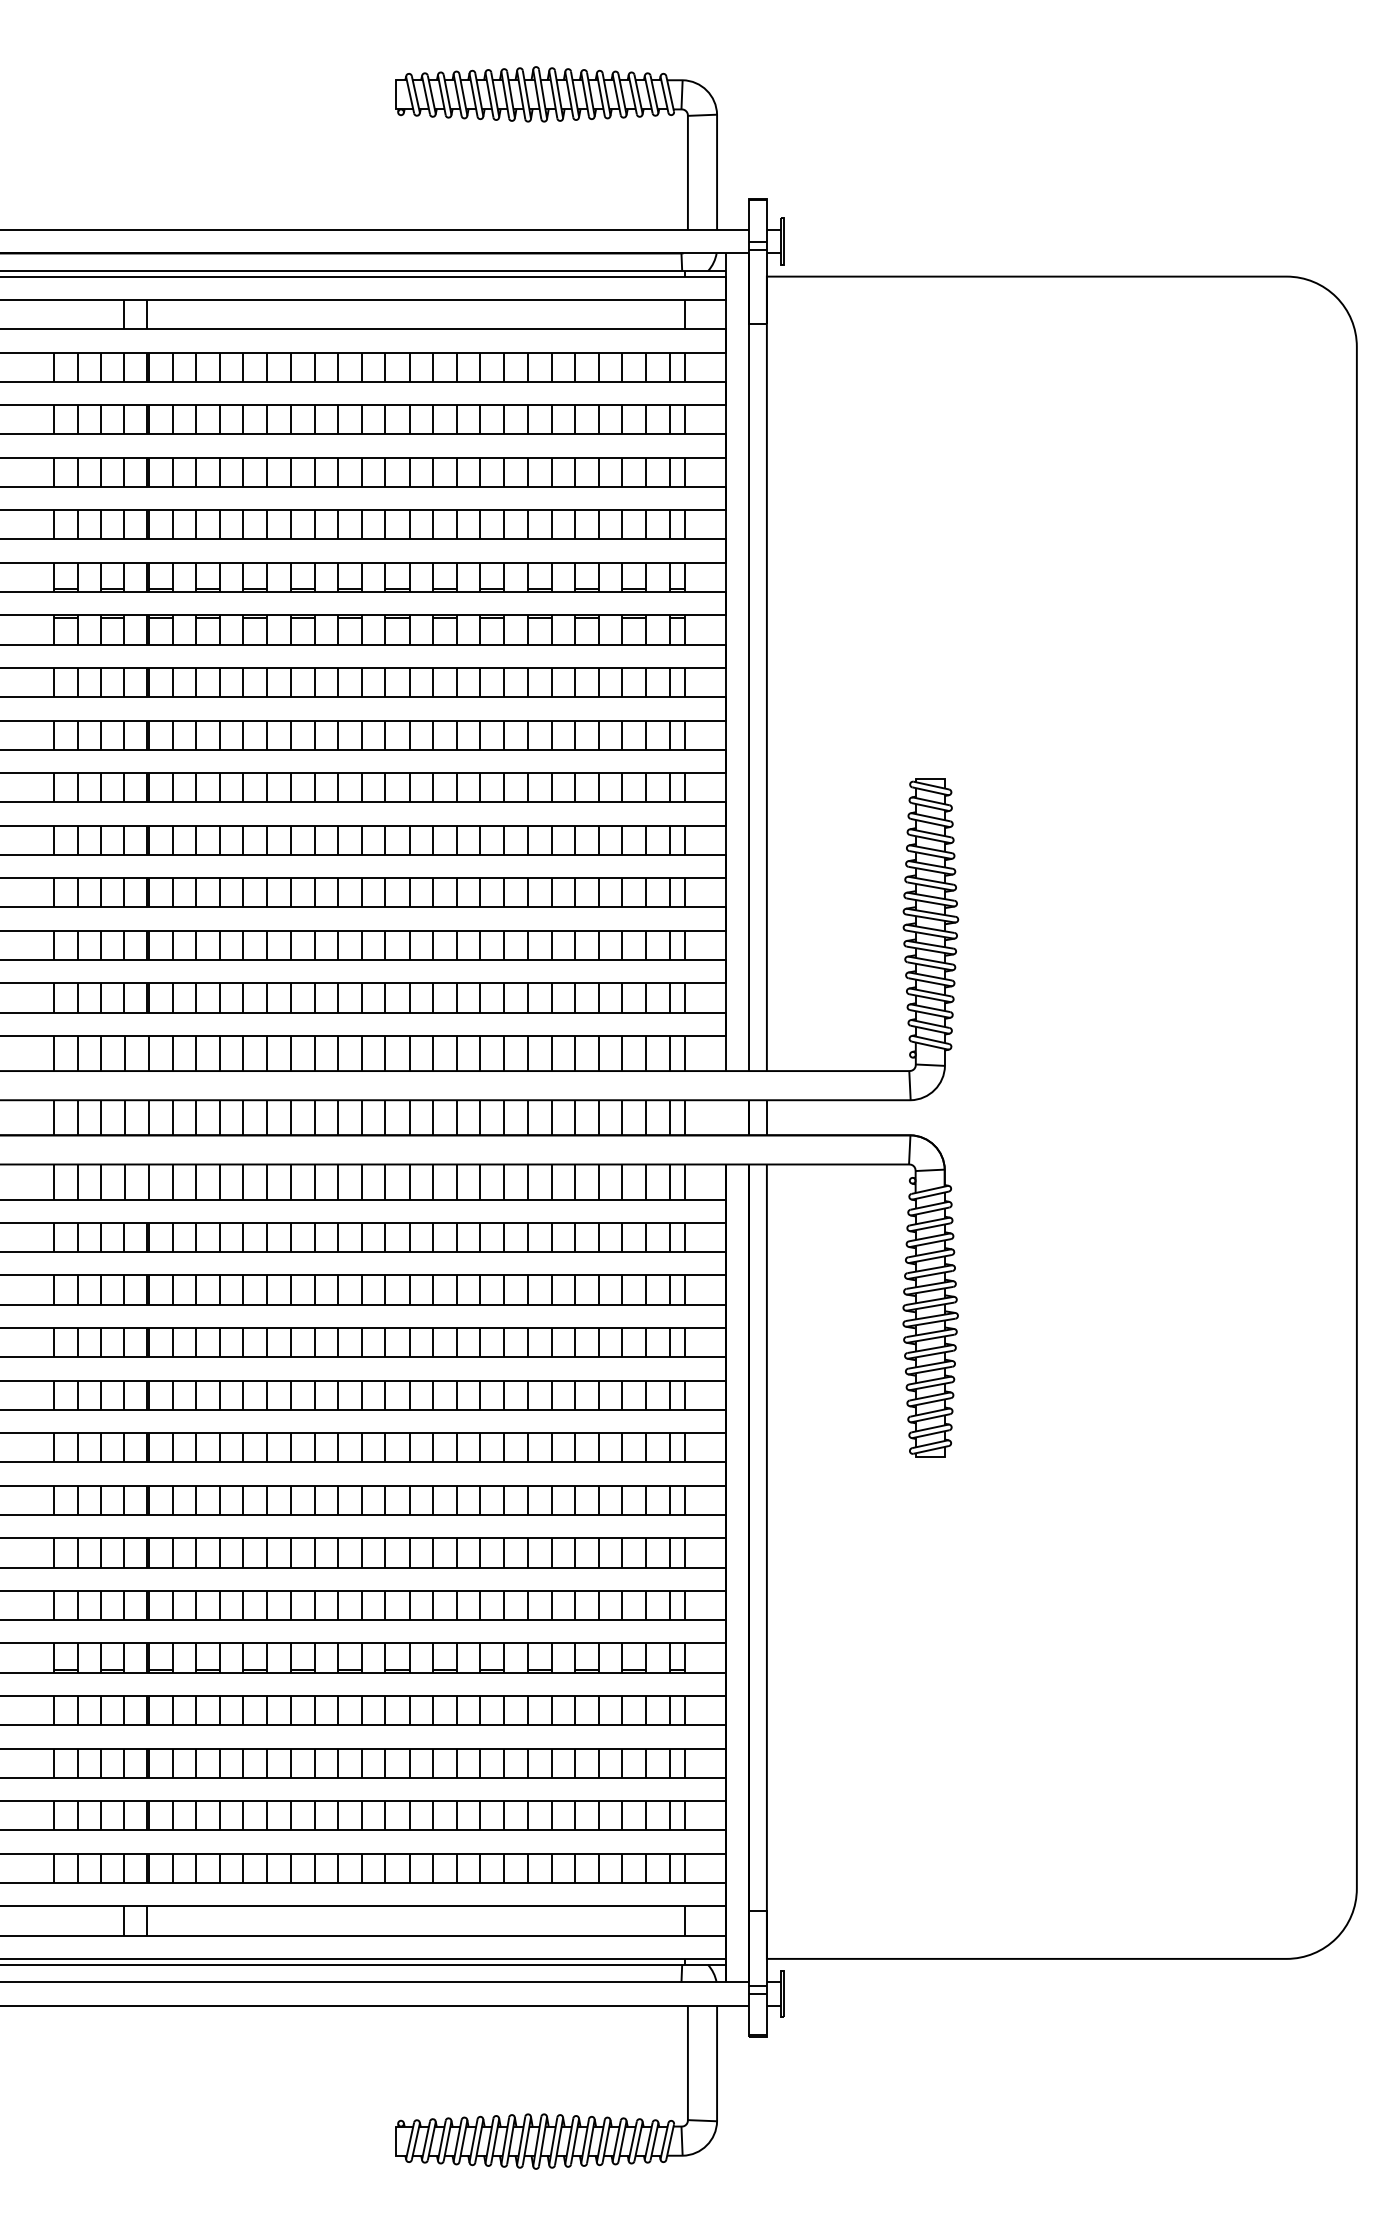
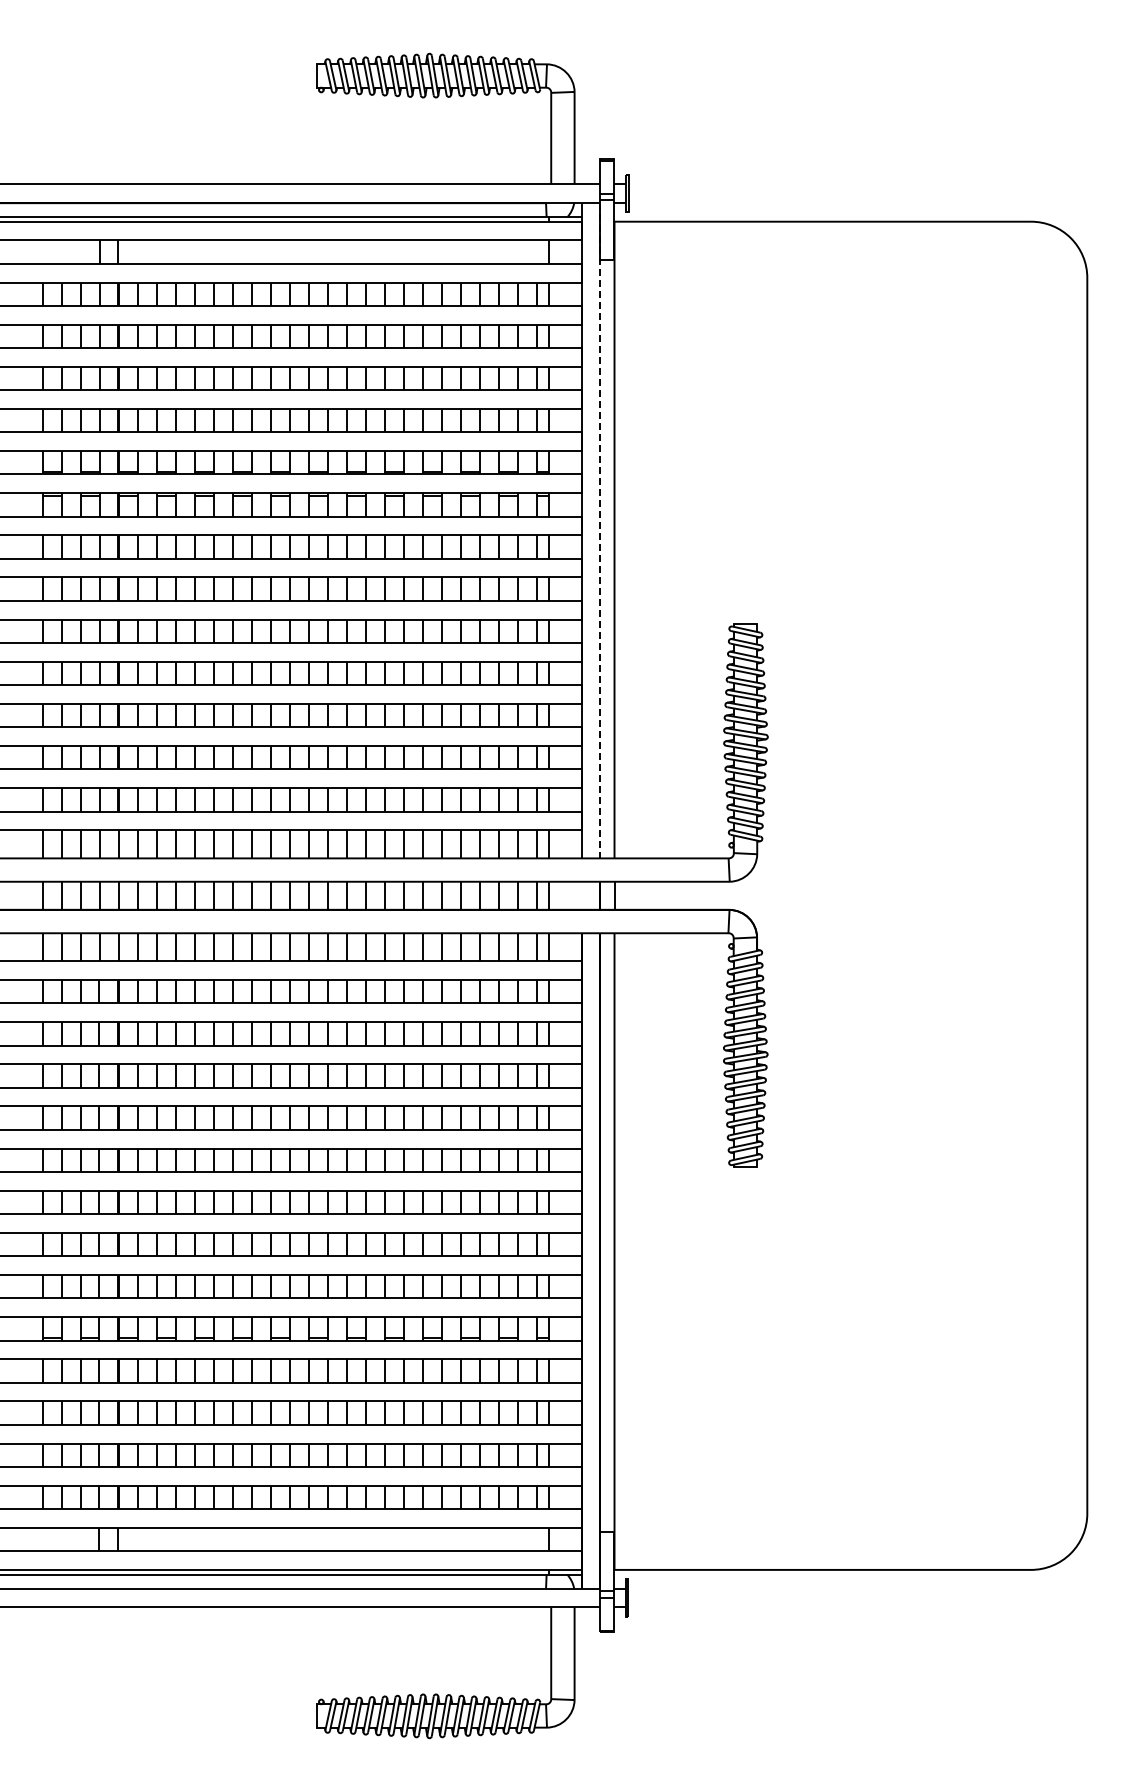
line: (749, 661) -> (600, 530), solid -> dashed

